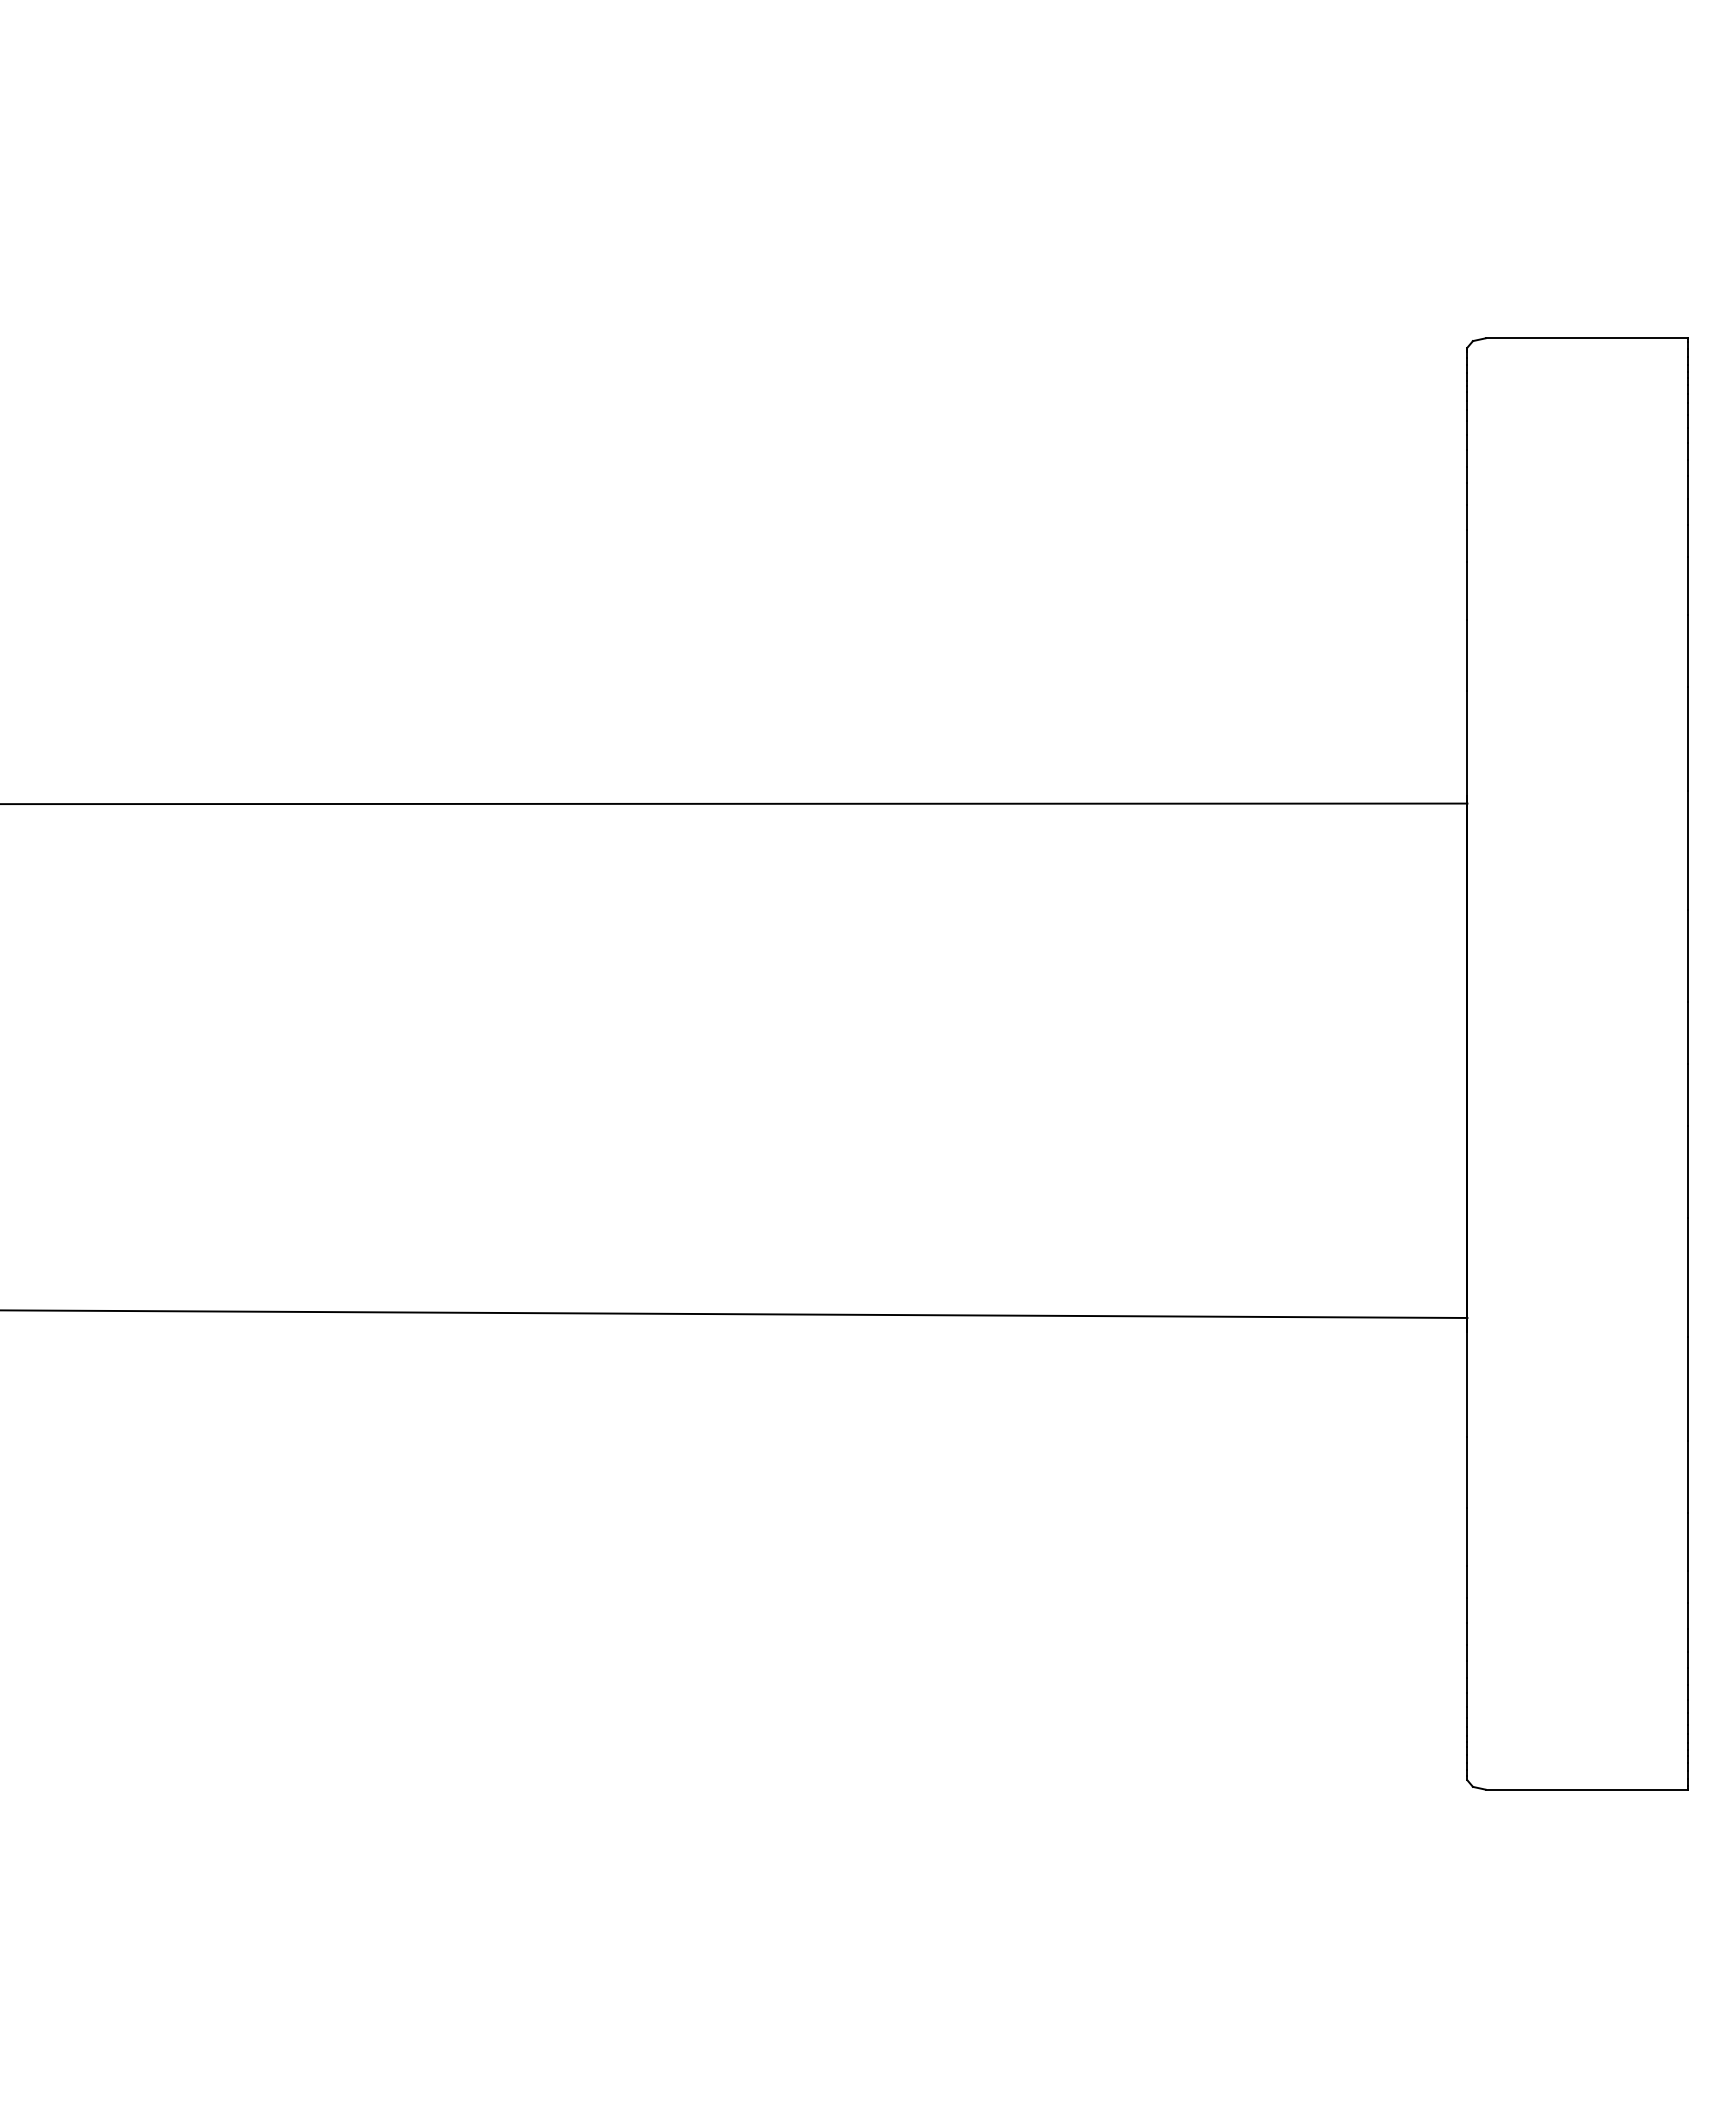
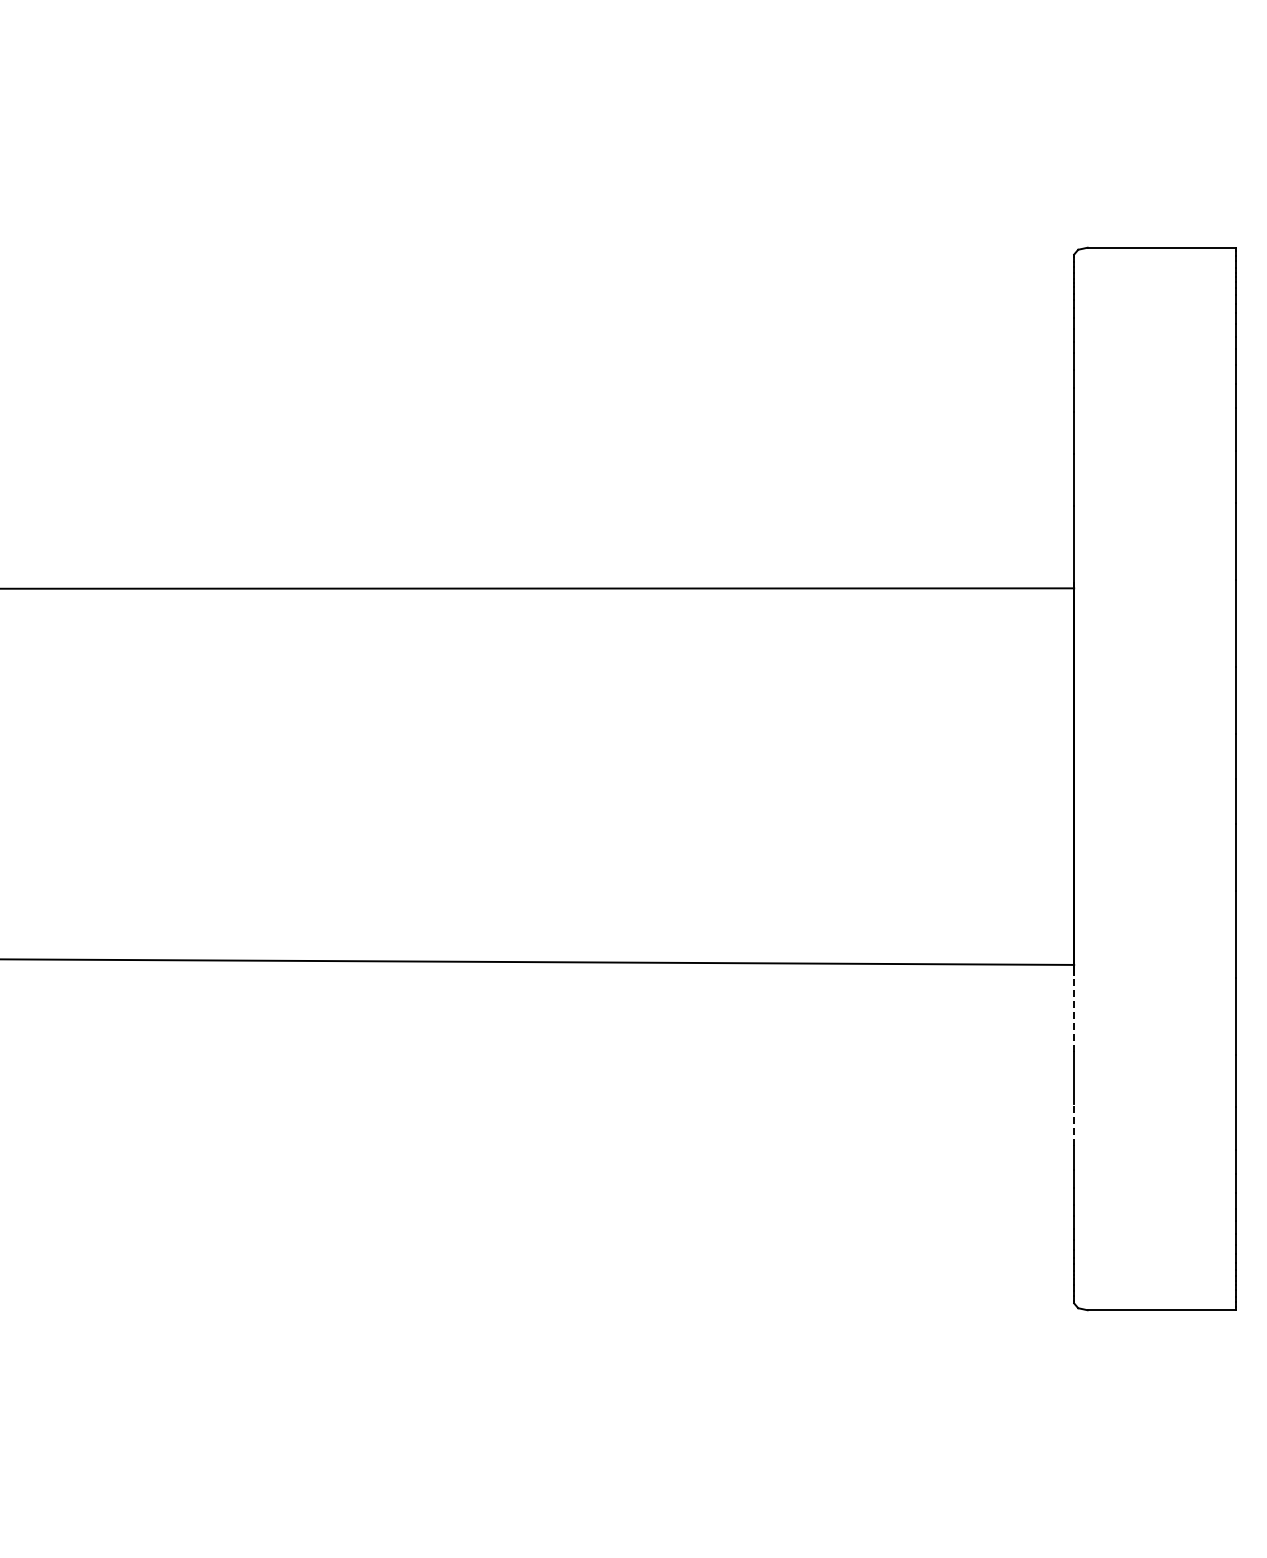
line: (1467, 1384) -> (1074, 1013), solid -> dashed
line: (1467, 1537) -> (1074, 1125), solid -> dashed

